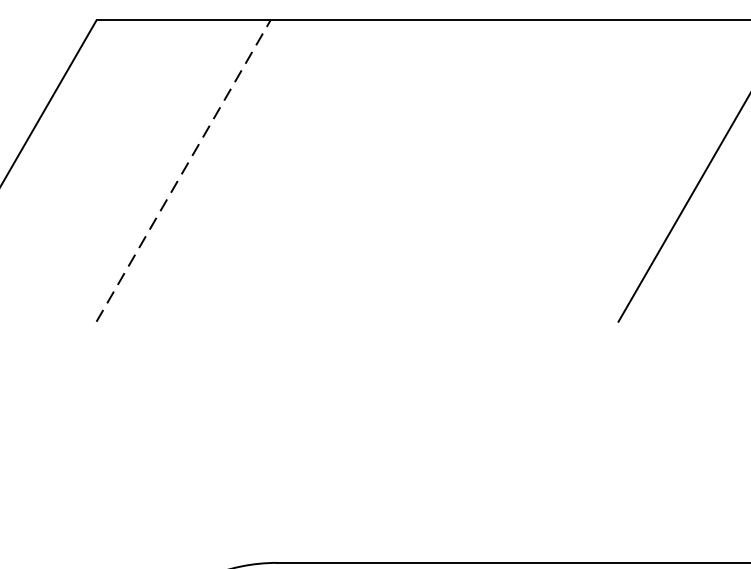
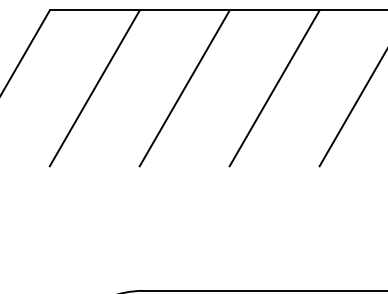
line: (182, 171) -> (94, 88), dashed -> solid
line: (357, 171) -> (184, 88), added
line: (531, 171) -> (274, 88), added

